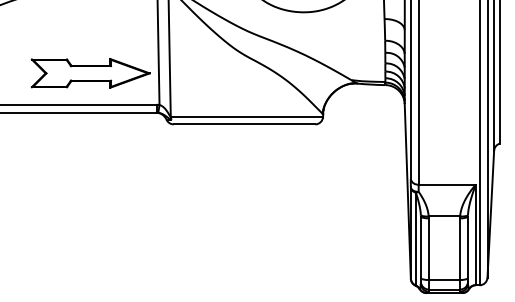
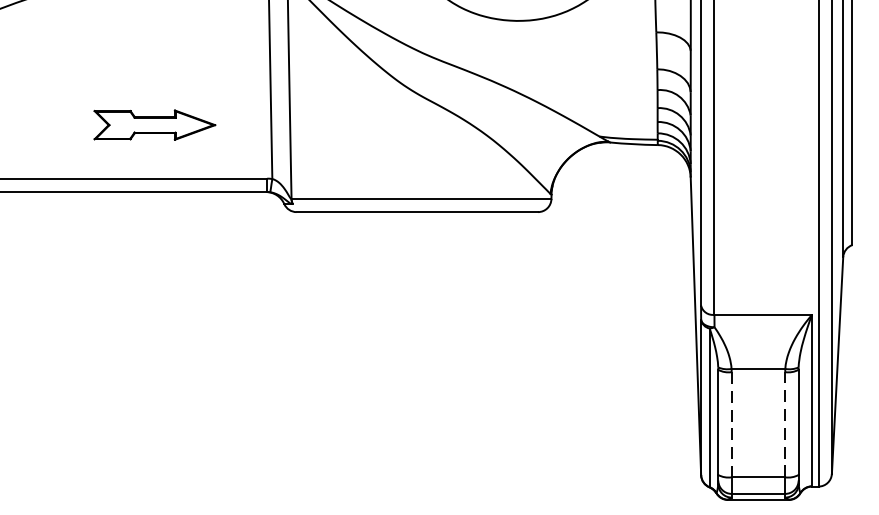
part: (90, 73) -> (154, 125), size x0.6
line: (428, 249) -> (731, 425), solid -> dashed
line: (460, 249) -> (785, 425), solid -> dashed

